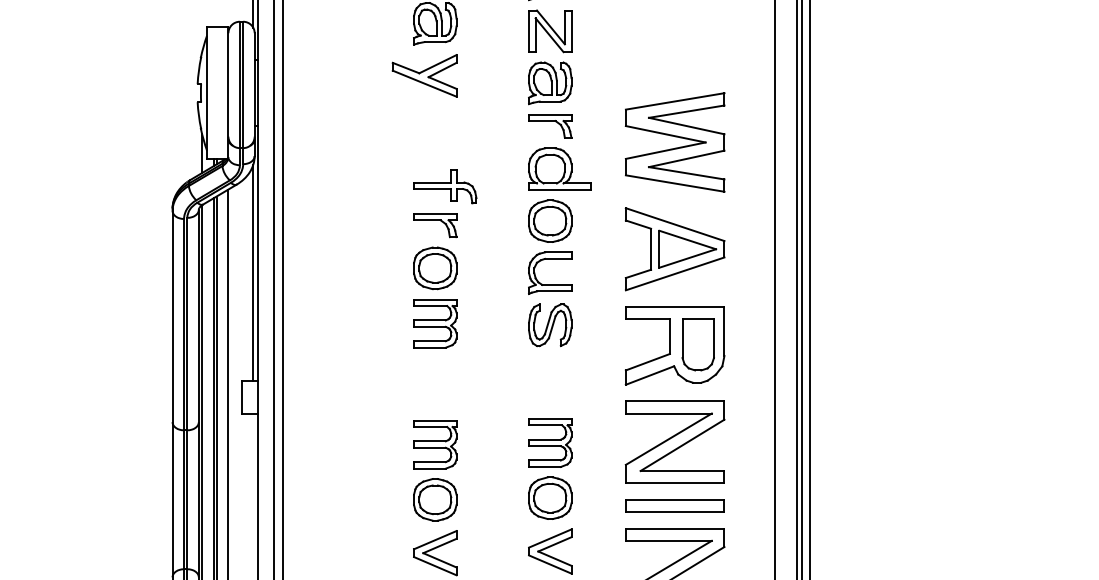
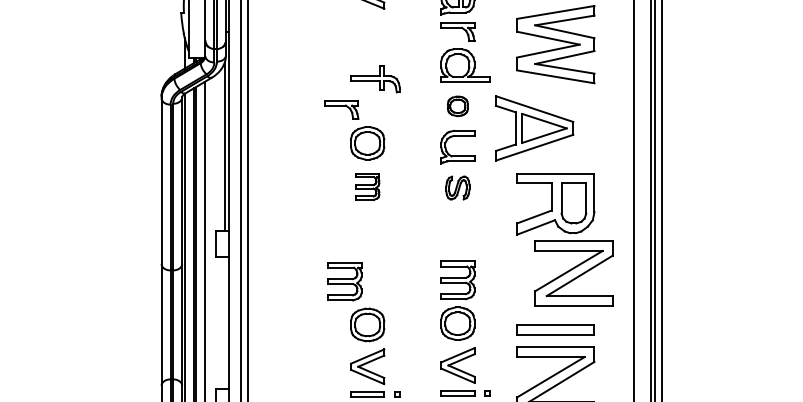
part: (550, 220) -> (458, 105), size x0.6
part: (435, 225) -> (341, 109), moved
part: (674, 249) -> (534, 128), moved
part: (435, 323) -> (367, 186), size x0.7
part: (550, 325) -> (458, 188), size x0.7
part: (674, 441) -> (573, 272), moved
part: (435, 444) -> (345, 281), moved

